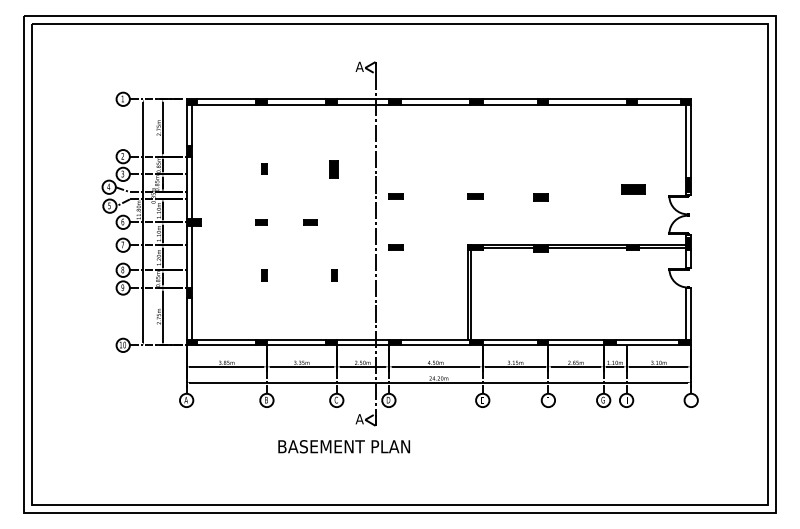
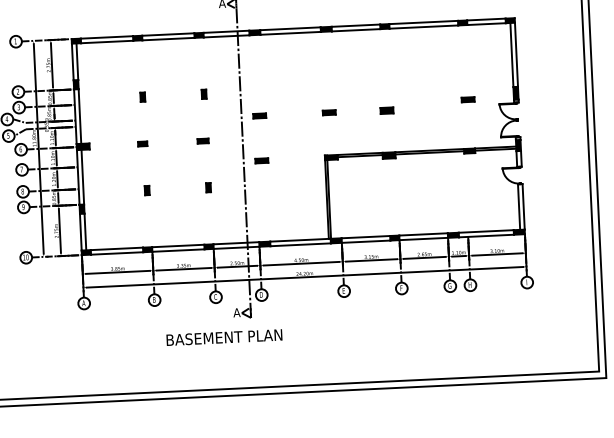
part: (334, 168) -> (204, 93), size x0.62
part: (633, 189) -> (467, 99), size x0.62
part: (310, 222) -> (203, 141), moved

